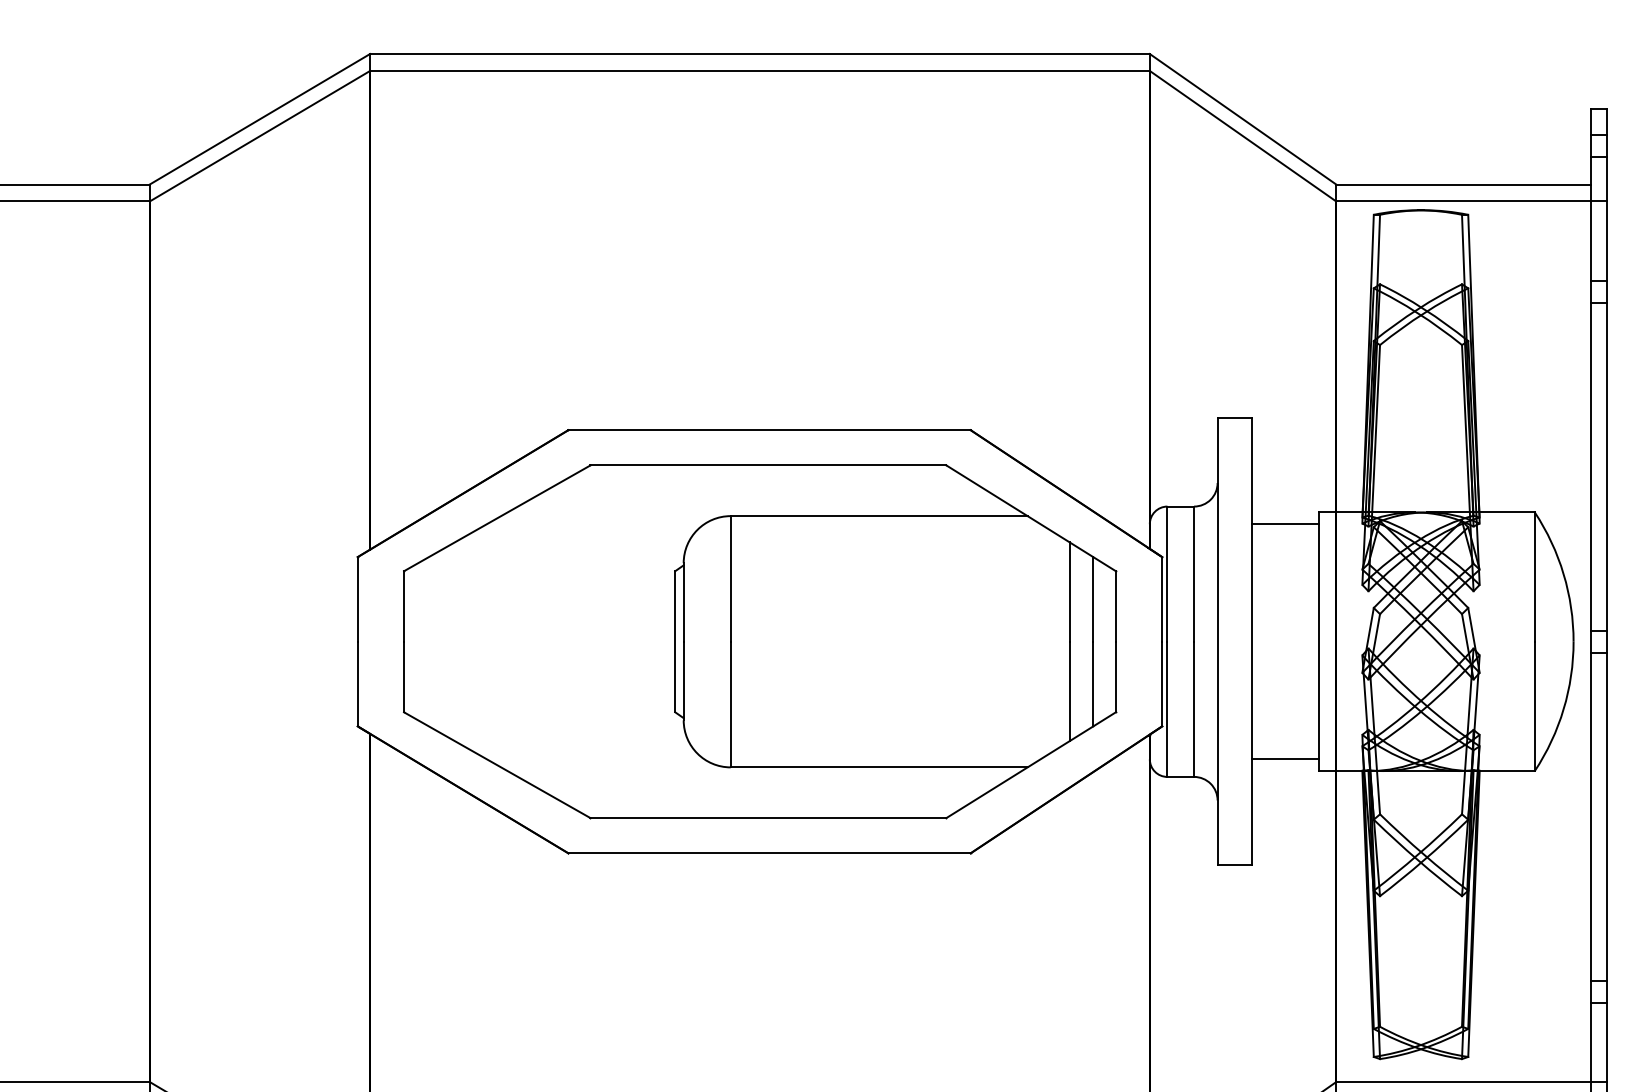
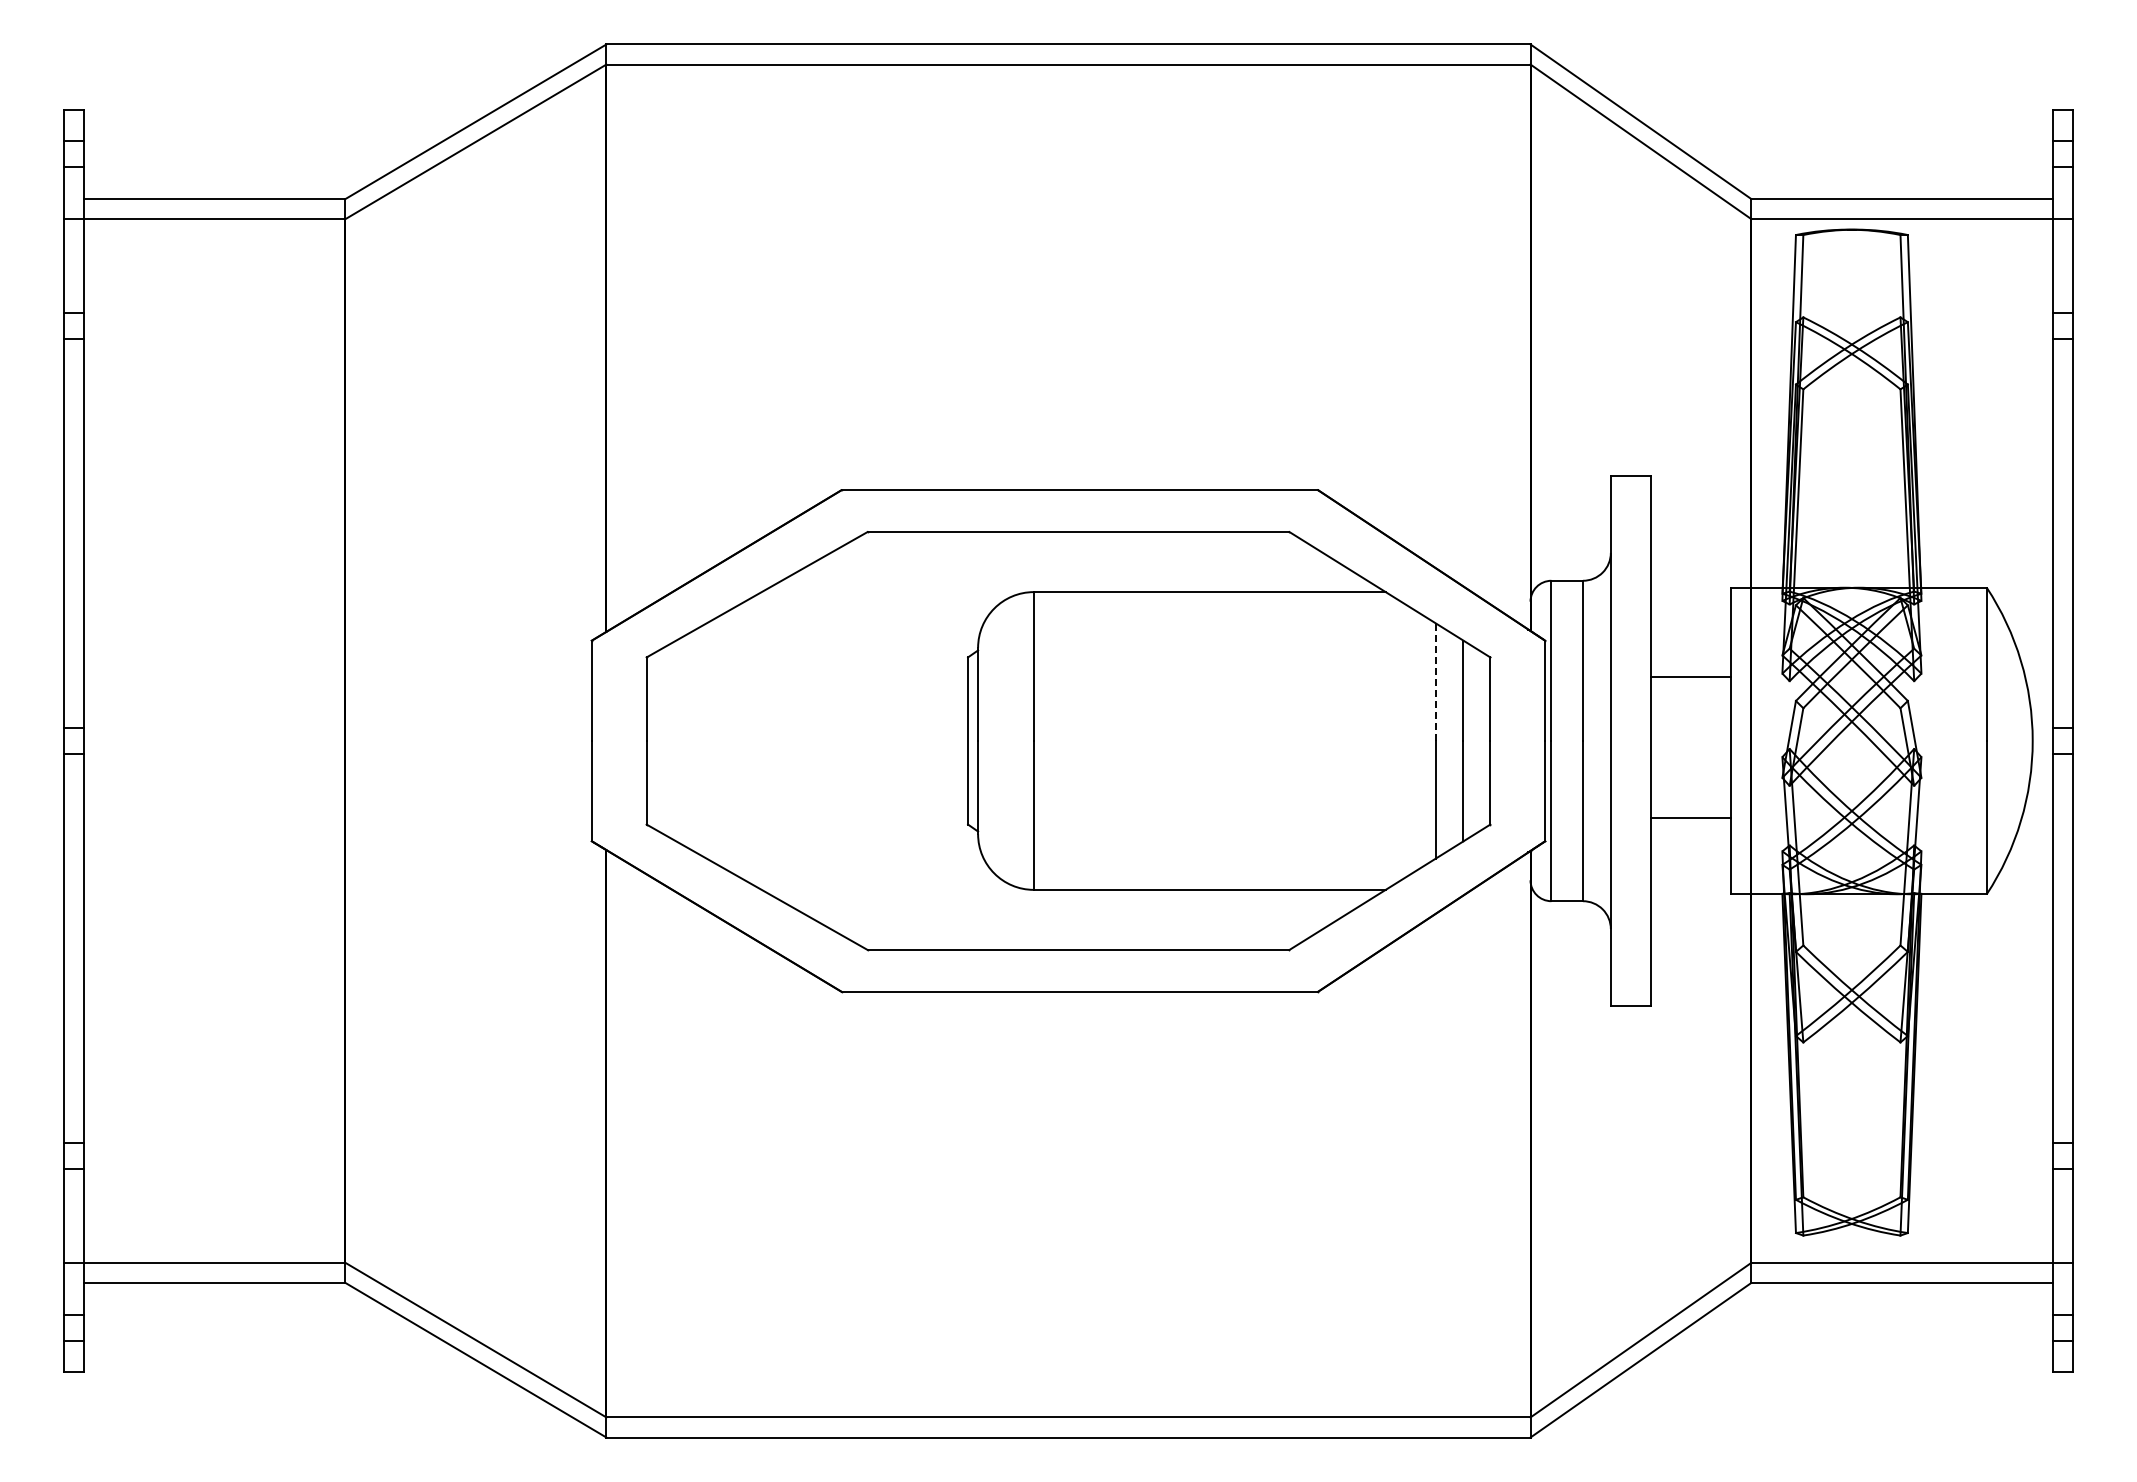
line: (1285, 524) -> (1691, 676), moved
line: (1069, 592) -> (1435, 682), solid -> dashed
line: (1285, 759) -> (1691, 818), moved

